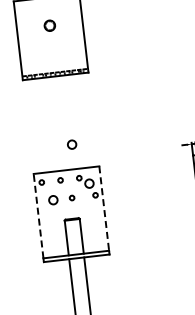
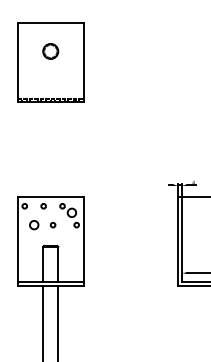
circle: (49, 25) -> (50, 51), size x1.43
circle: (72, 145) -> (59, 172), removed
line: (103, 208) -> (83, 239), dashed -> solid
line: (38, 215) -> (17, 238), dashed -> solid

